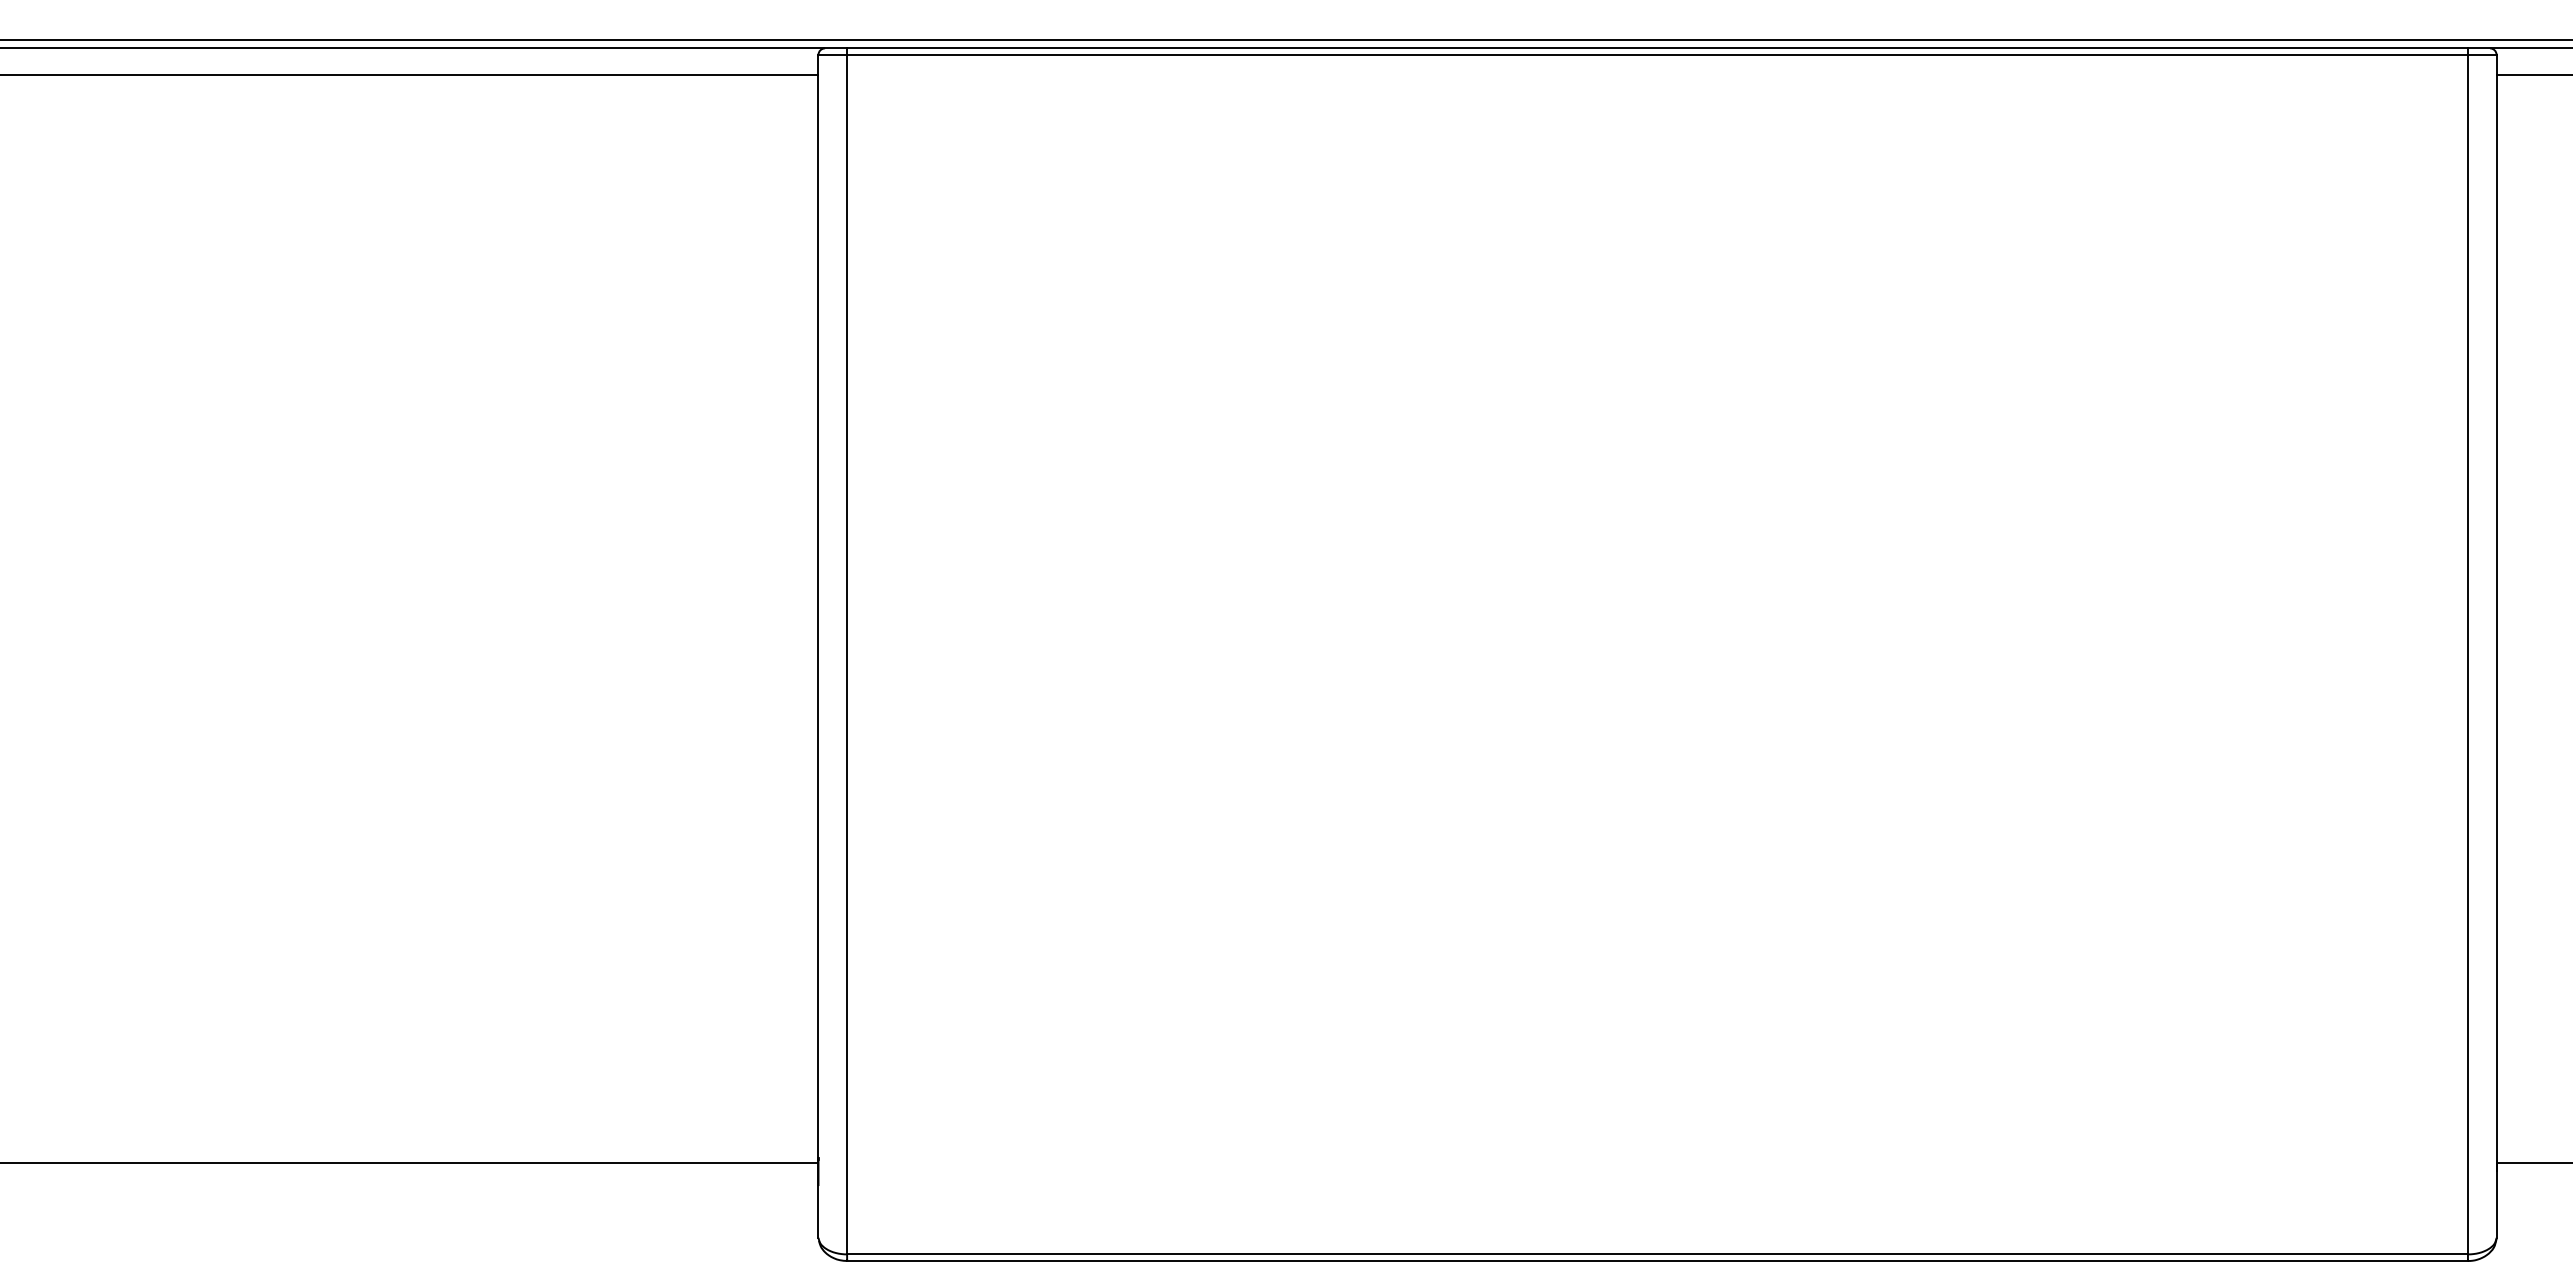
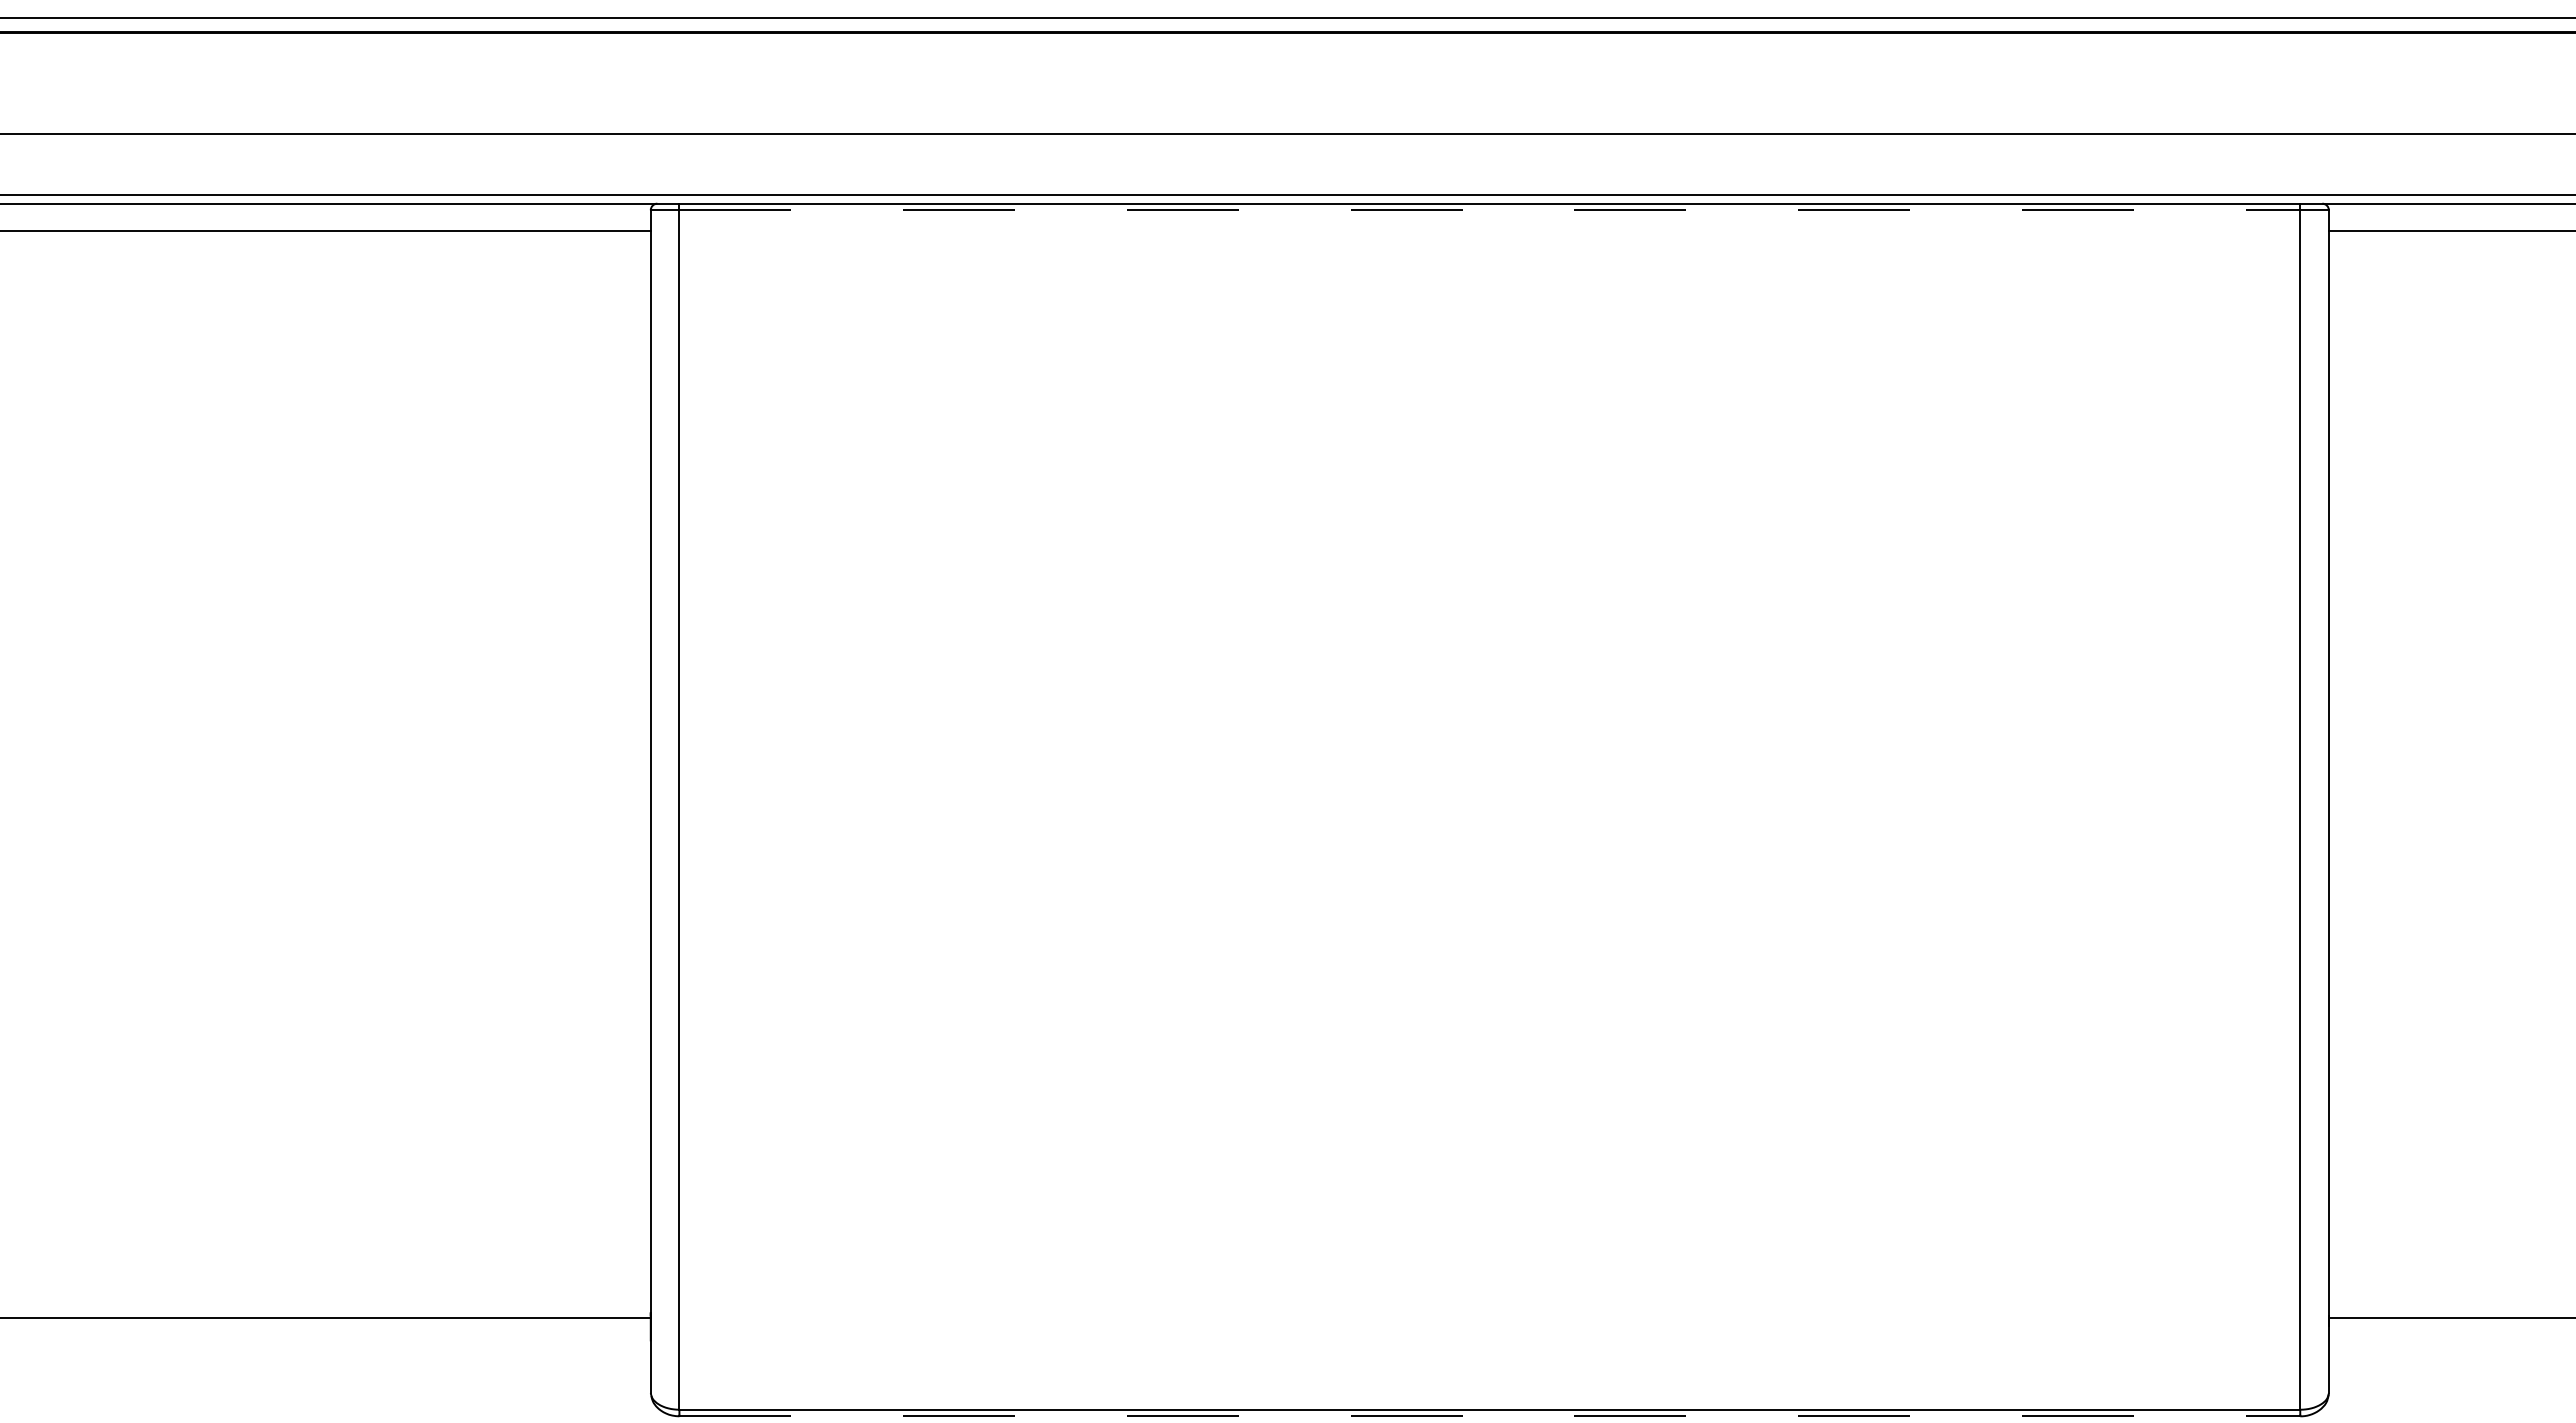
line: (1658, 55) -> (1490, 210), solid -> dashed
line: (1658, 1261) -> (1490, 1416), solid -> dashed

